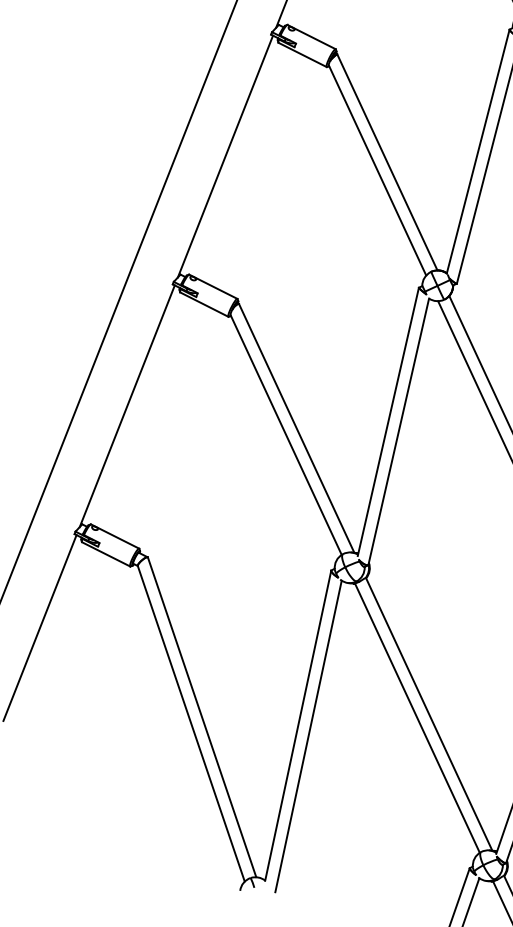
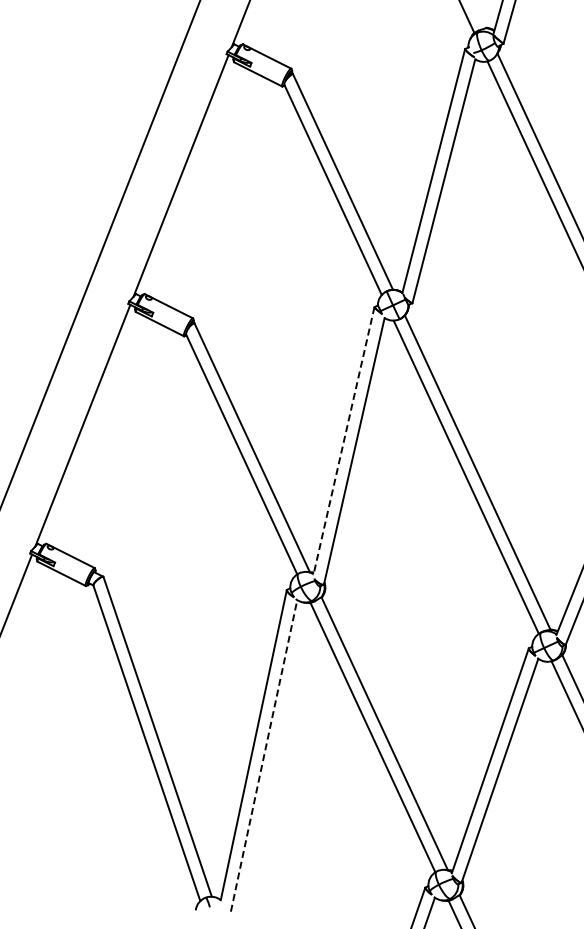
line: (387, 422) -> (343, 441), solid -> dashed
line: (308, 736) -> (264, 755), solid -> dashed

